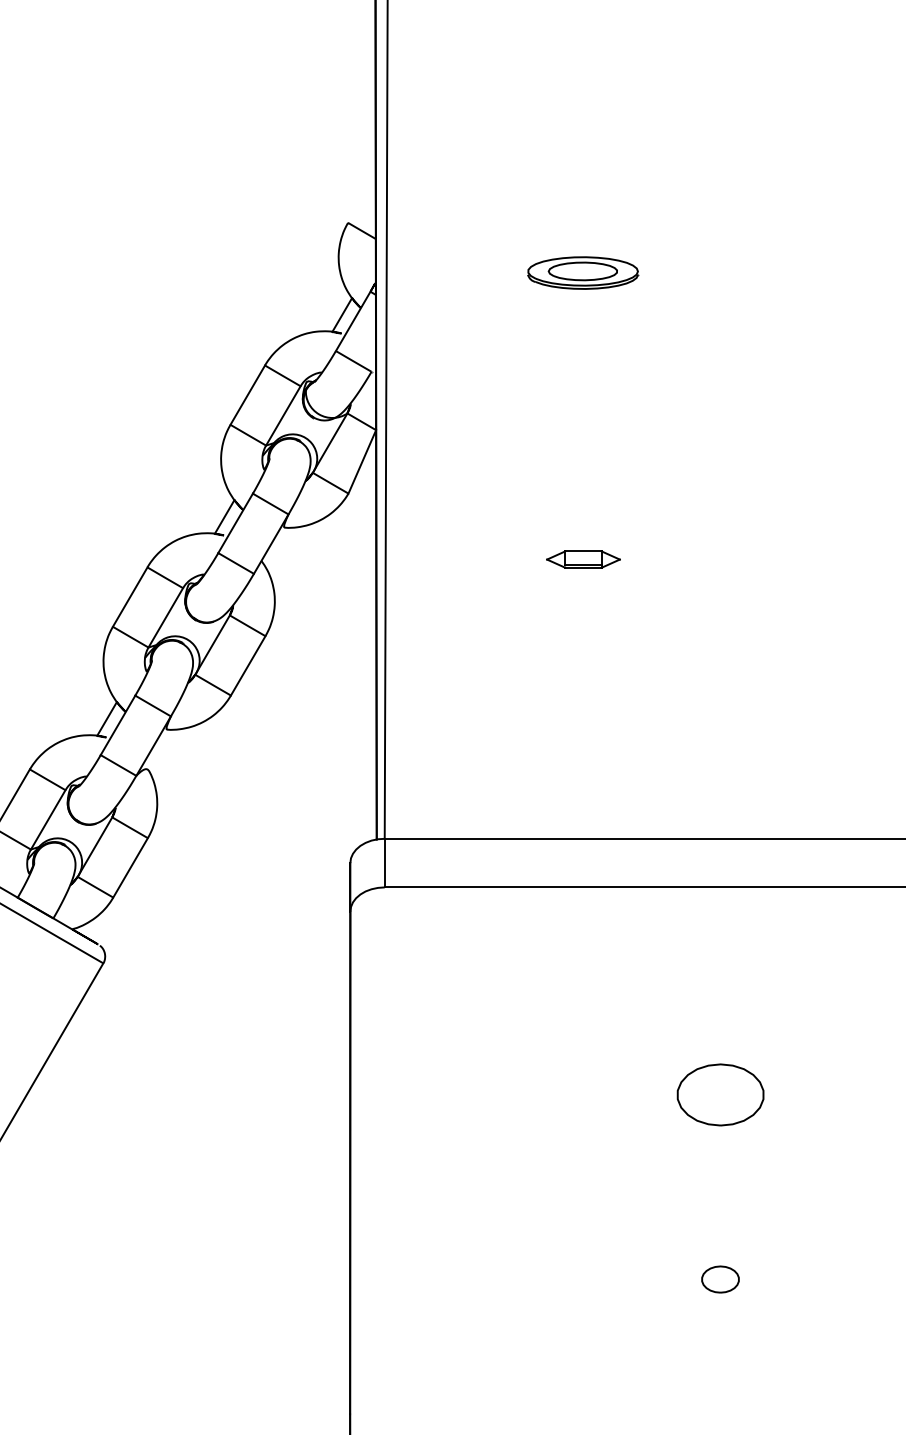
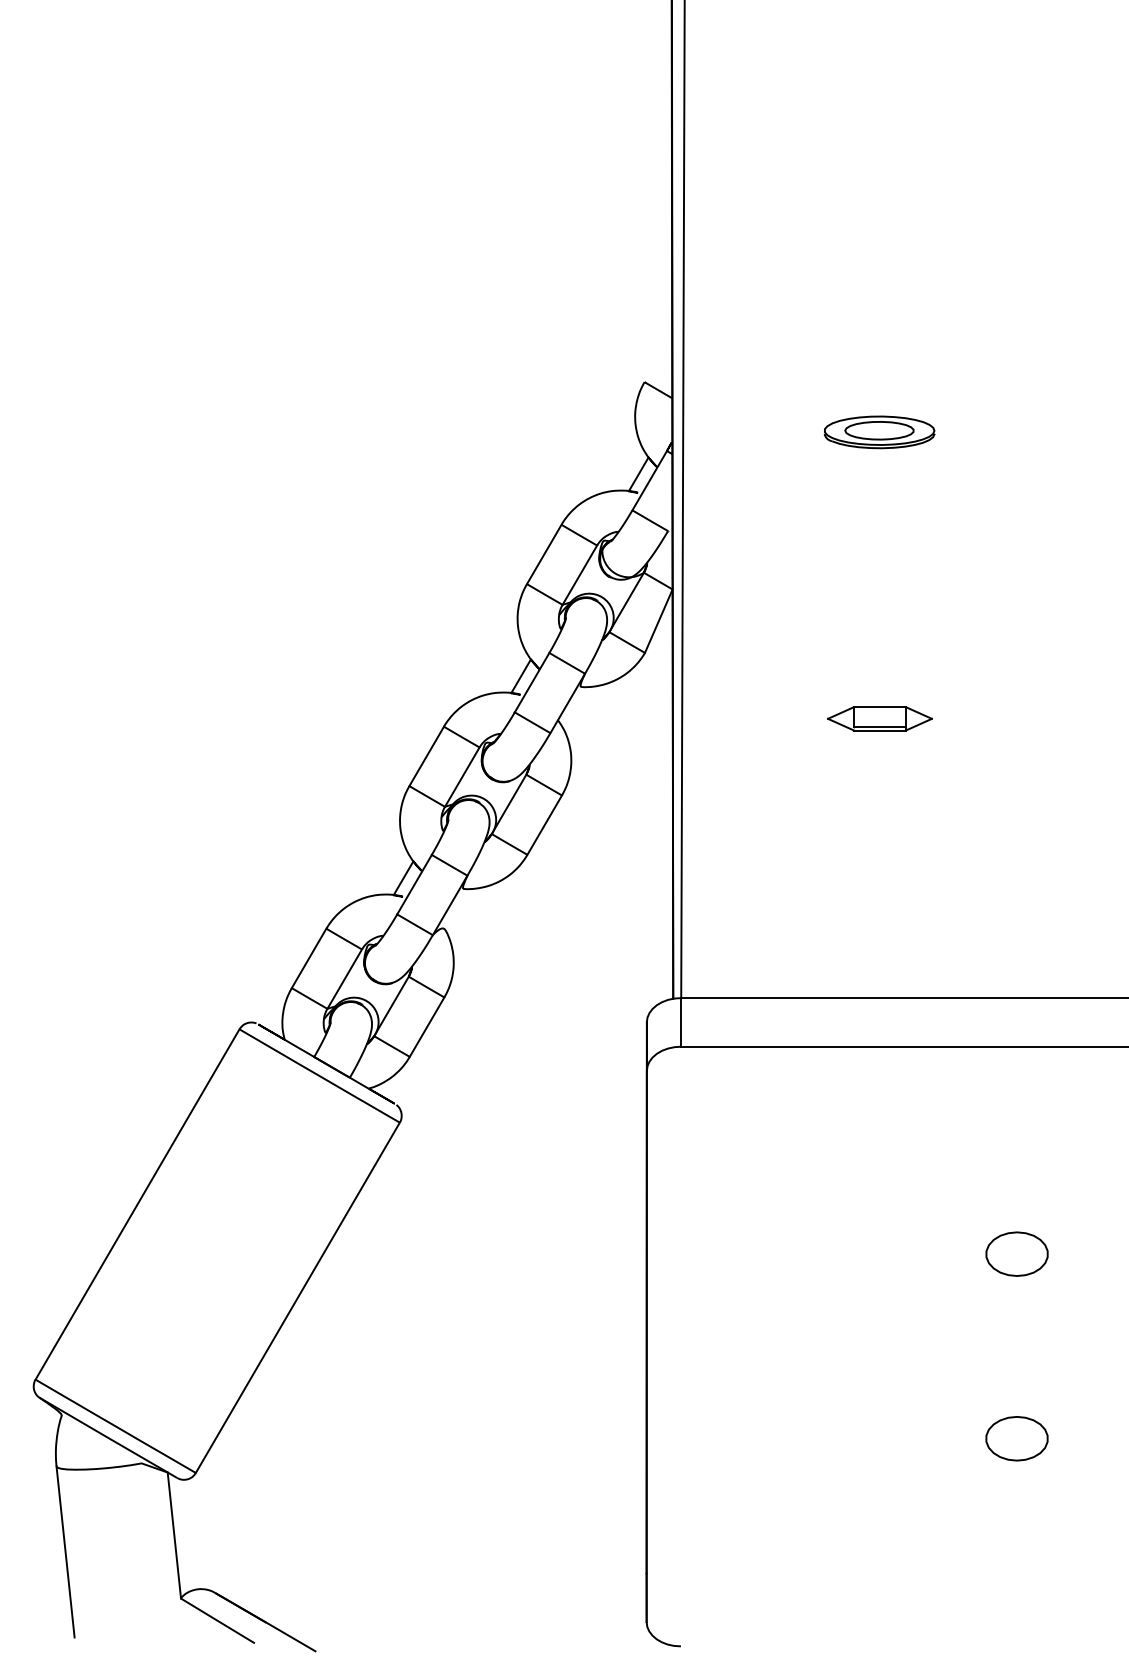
part: (583, 559) -> (879, 718), size x1.43
part: (720, 1094) -> (1016, 1253), size x0.71
part: (720, 1279) -> (1016, 1438), size x1.67

